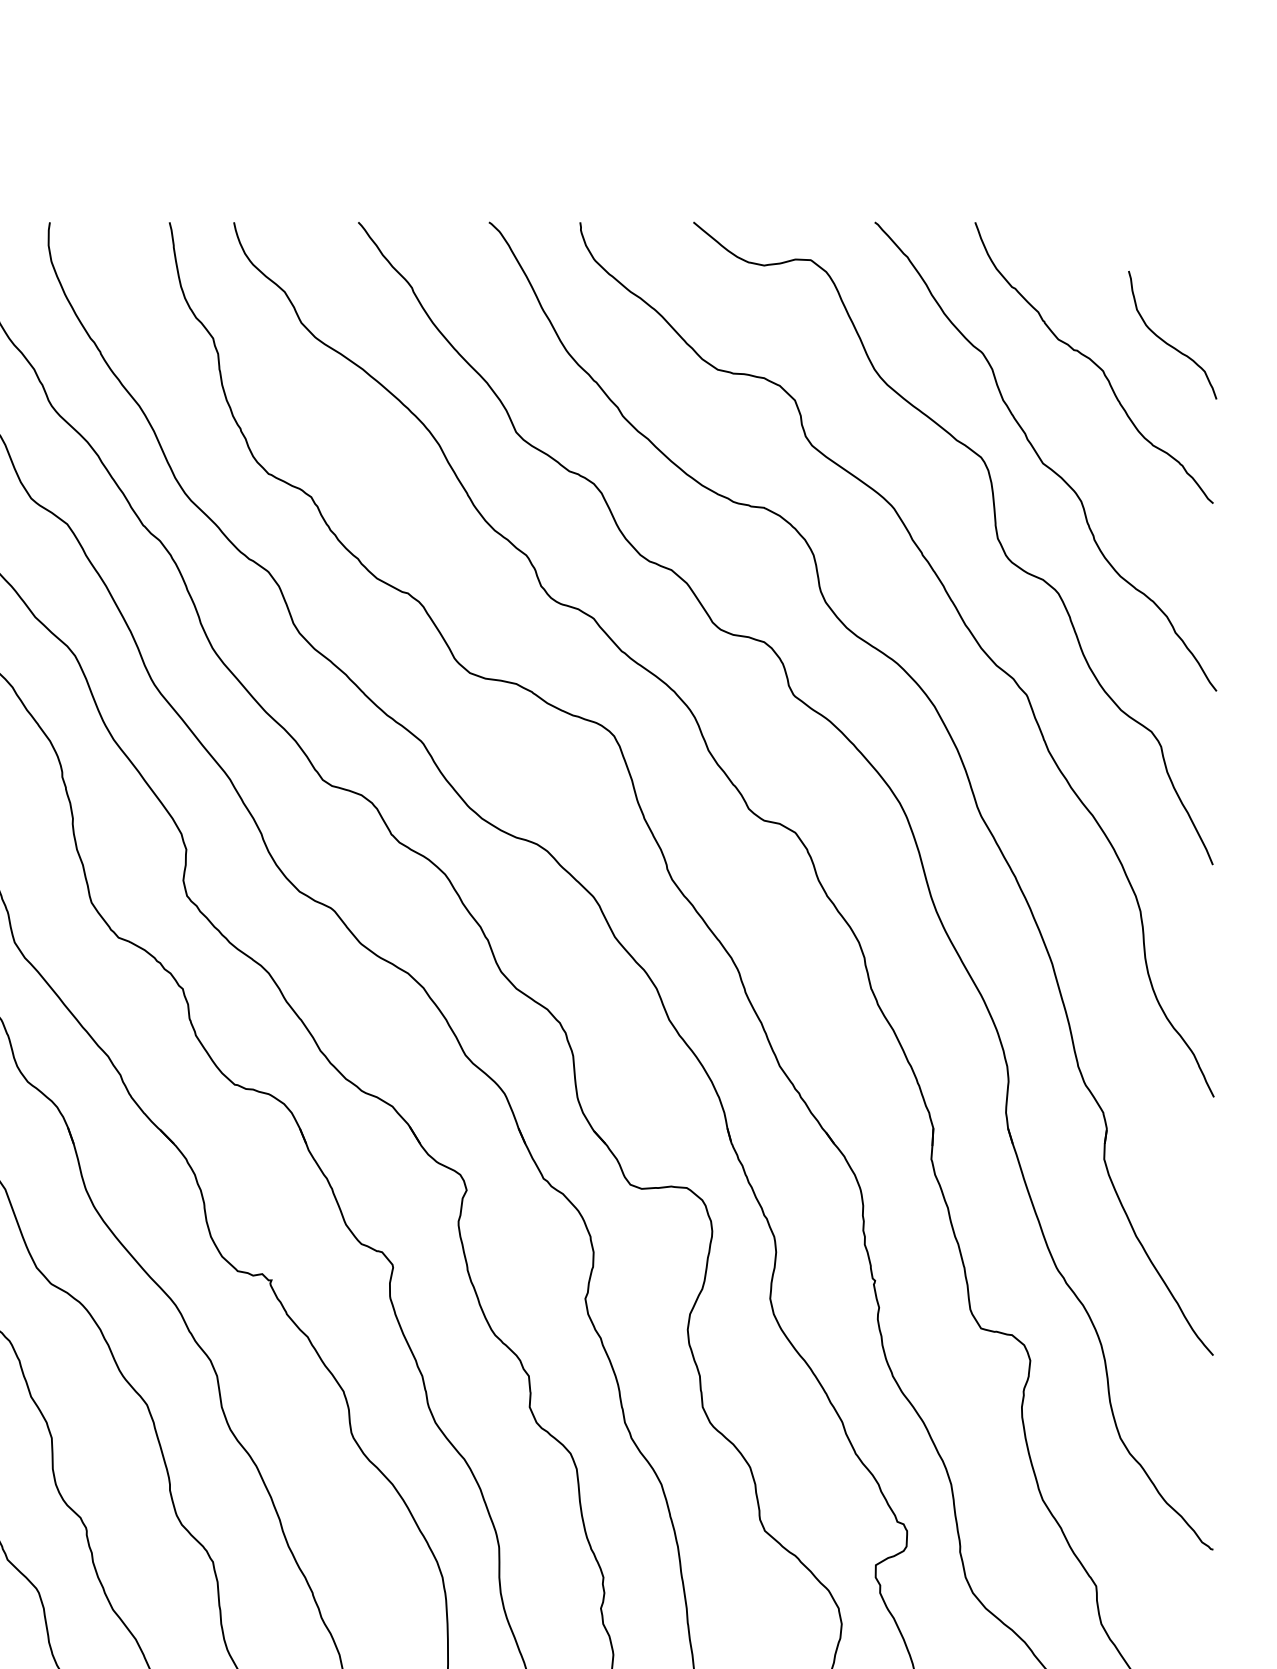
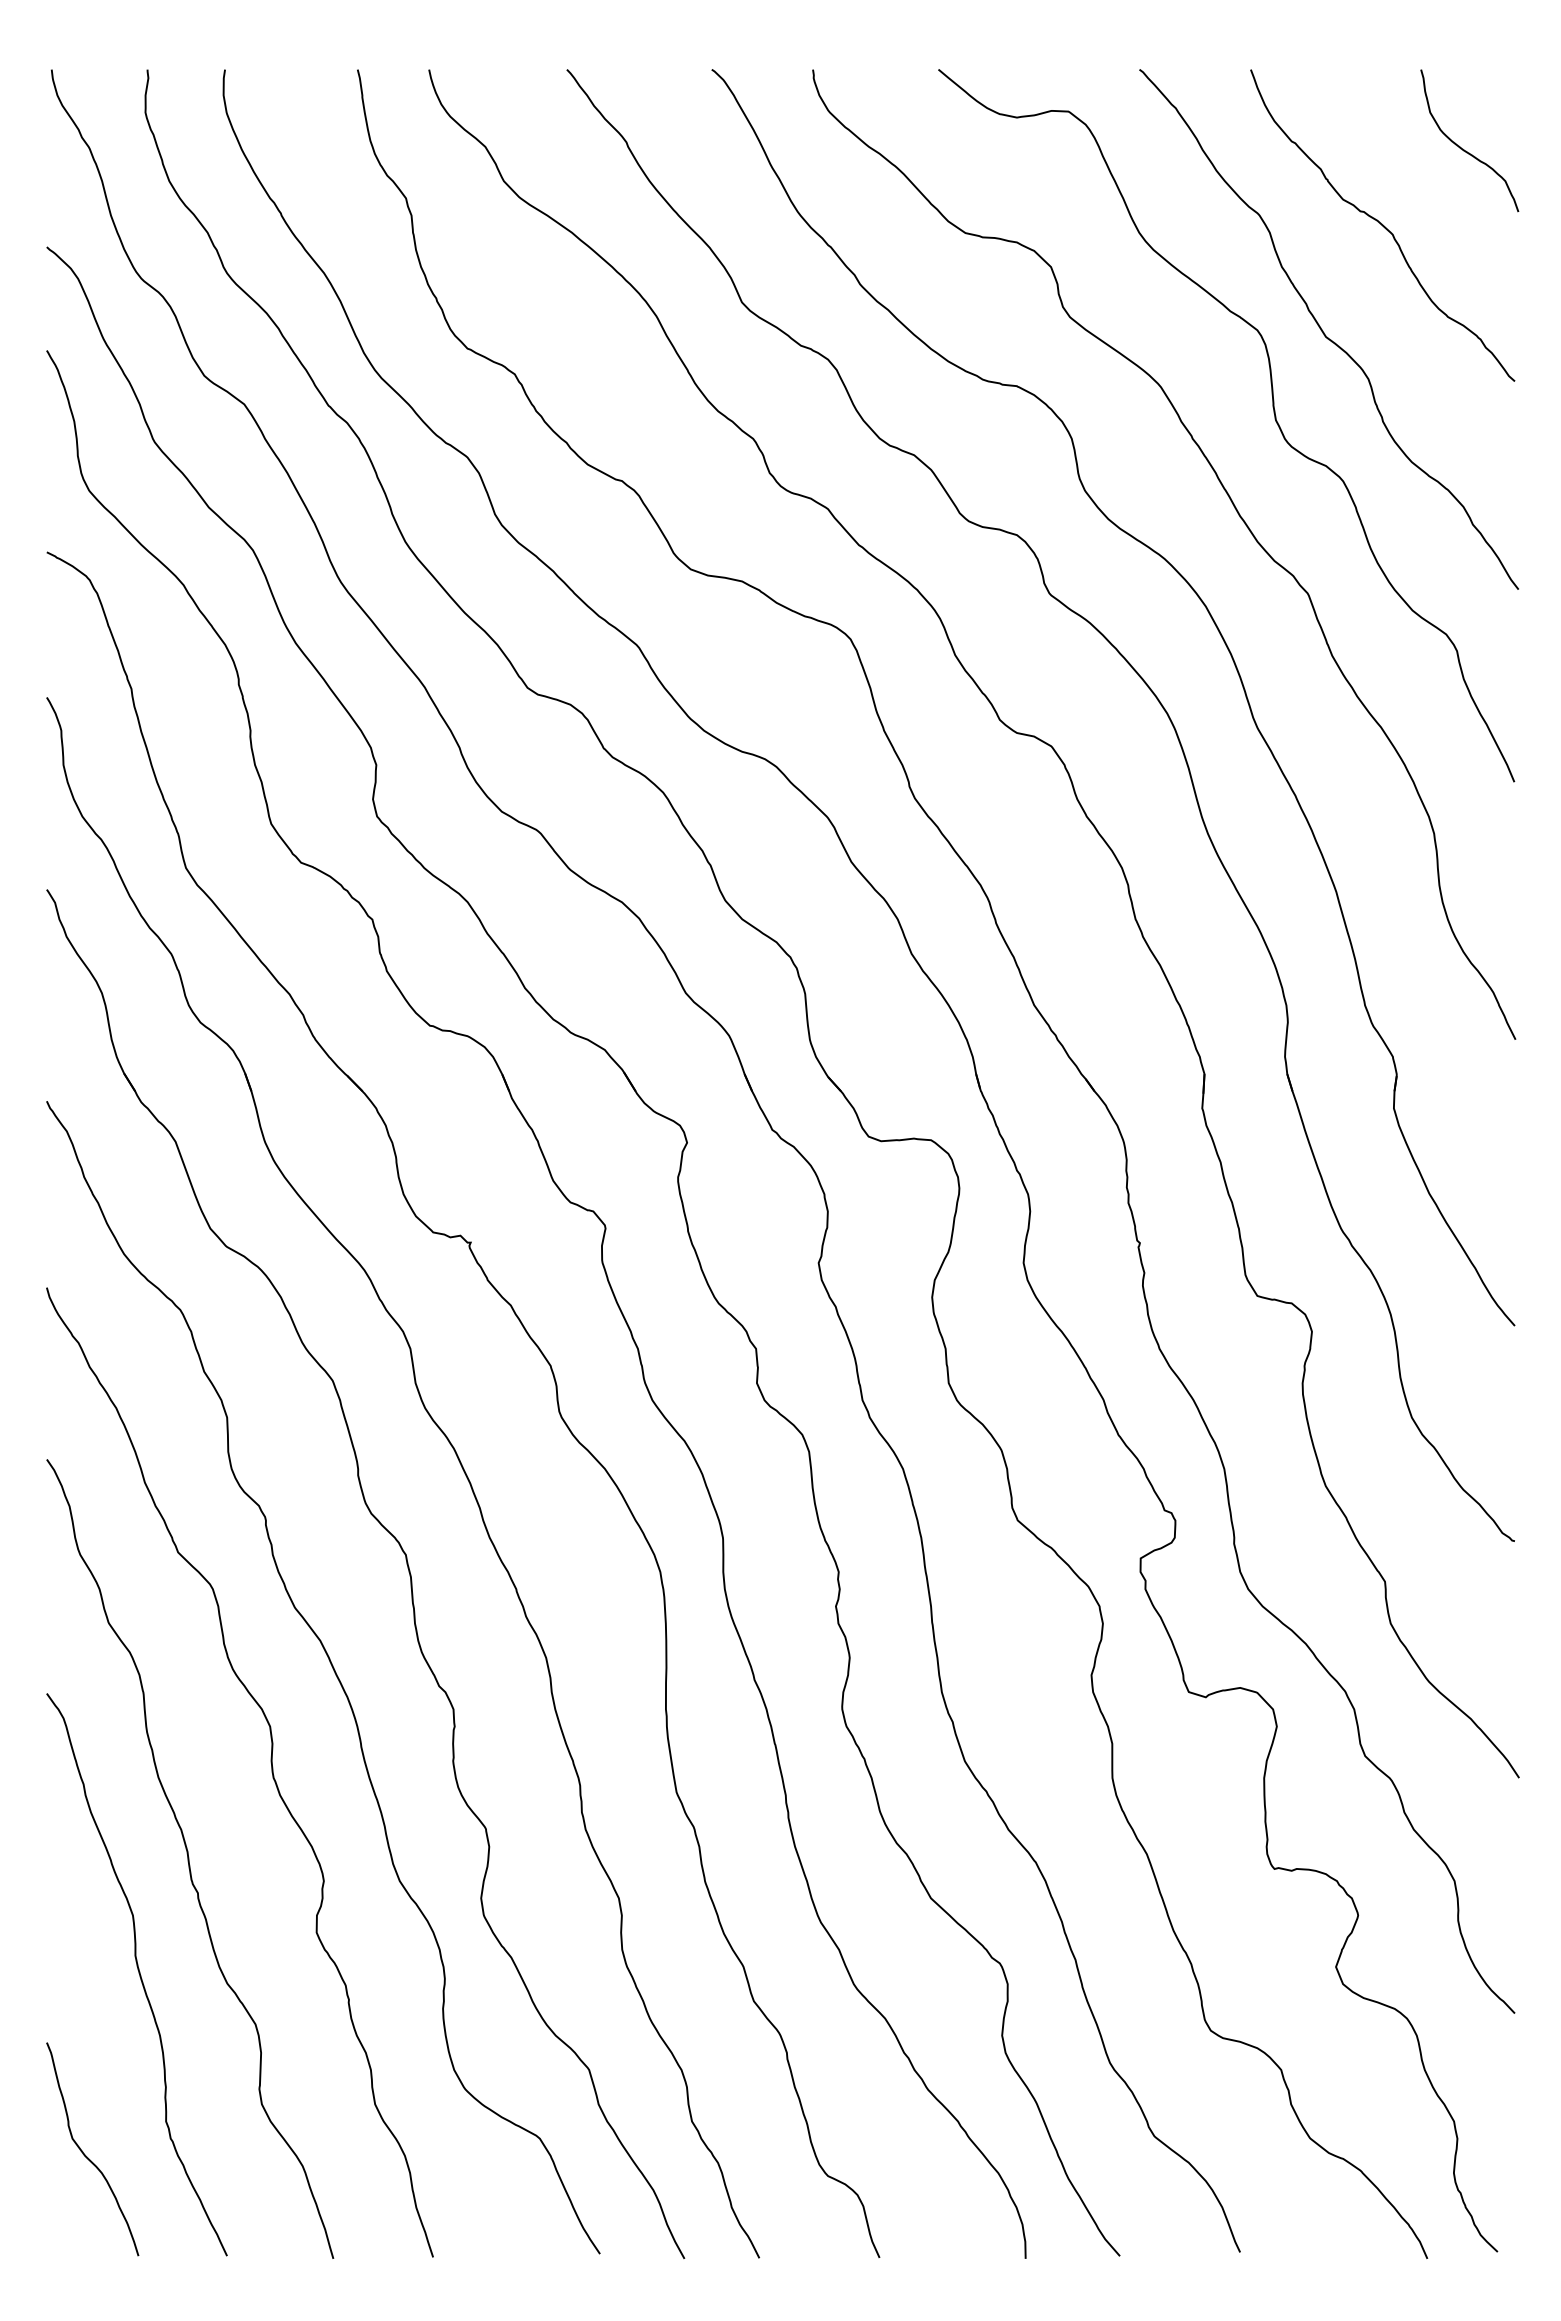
curve: (1167, 343) -> (1464, 149), moved

